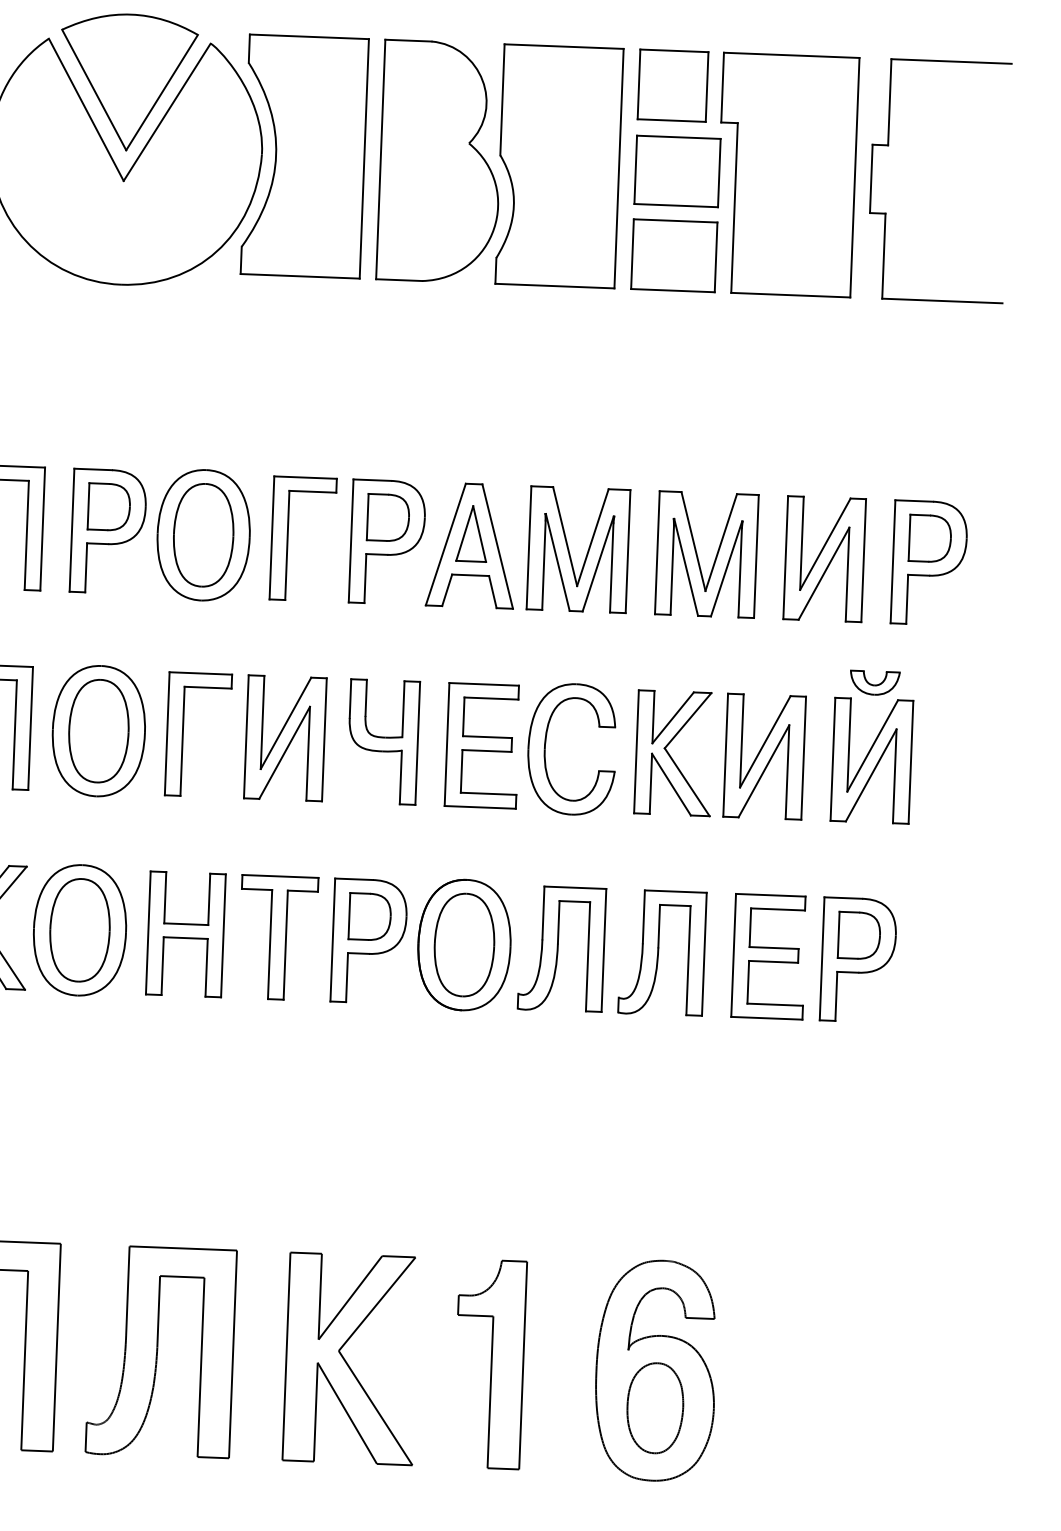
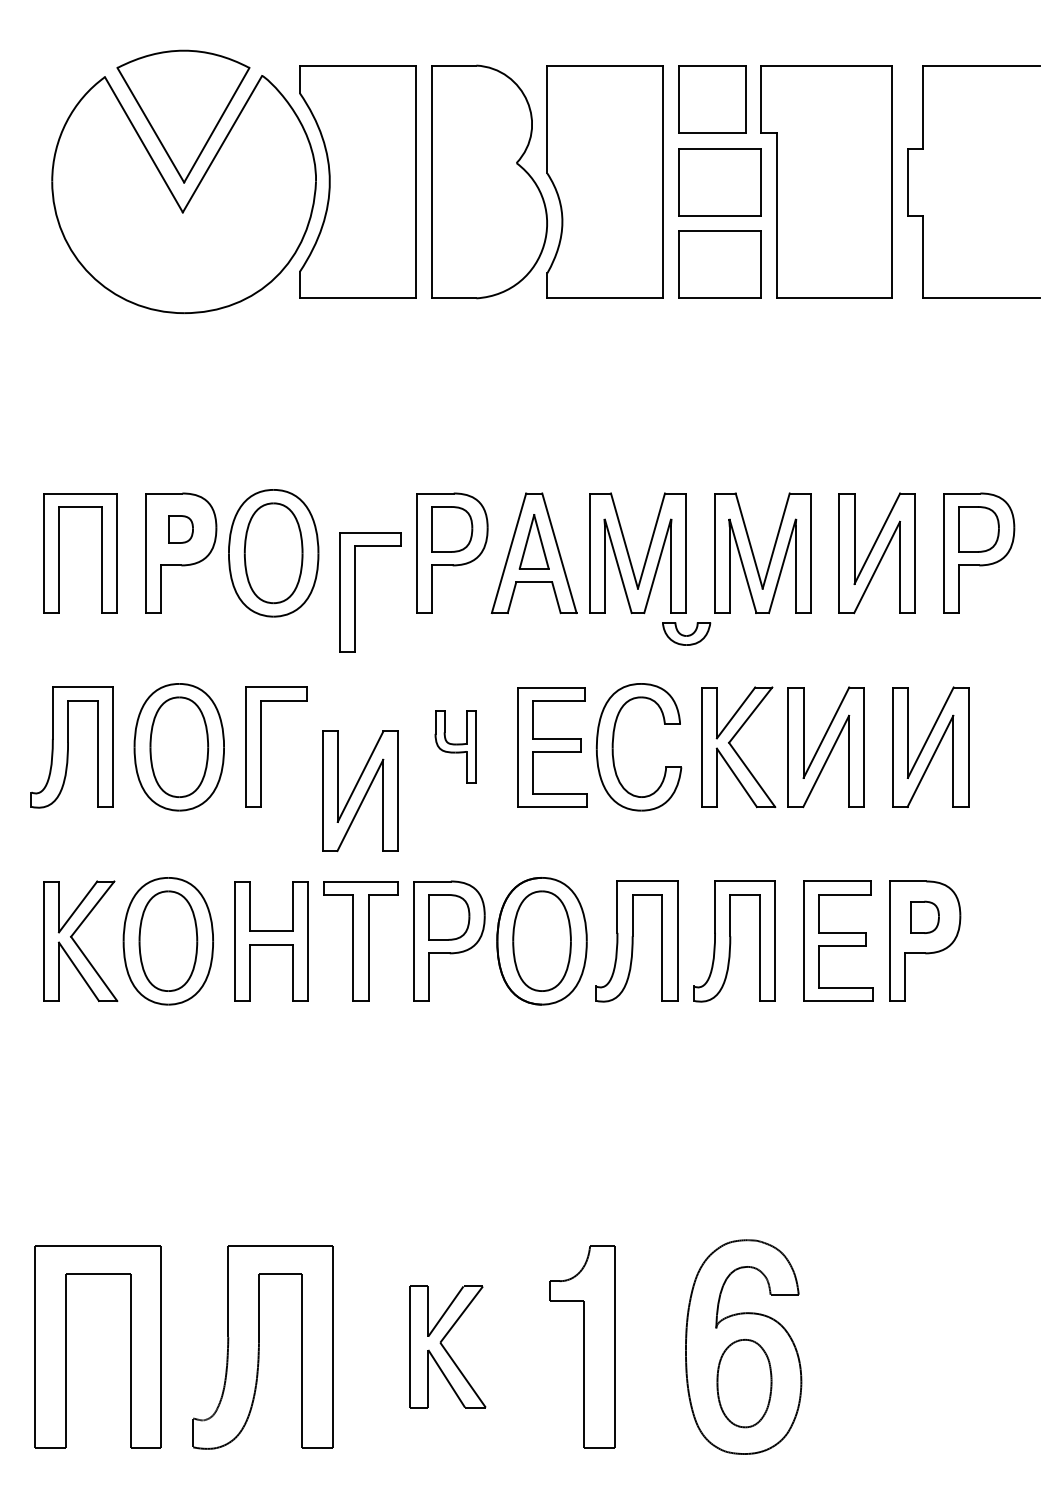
part: (108, 507) -> (180, 529), size x0.6
part: (287, 538) -> (355, 592), moved
part: (874, 682) -> (686, 633), moved
part: (285, 738) -> (360, 791), moved
part: (383, 741) -> (455, 746), size x0.6
part: (858, 935) -> (924, 917), size x0.7
part: (351, 1358) -> (447, 1346), size x0.6

